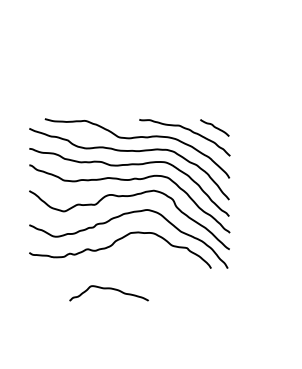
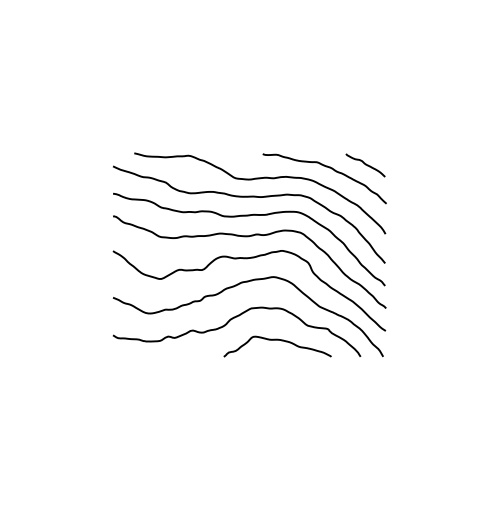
curve: (108, 288) -> (277, 340), moved

